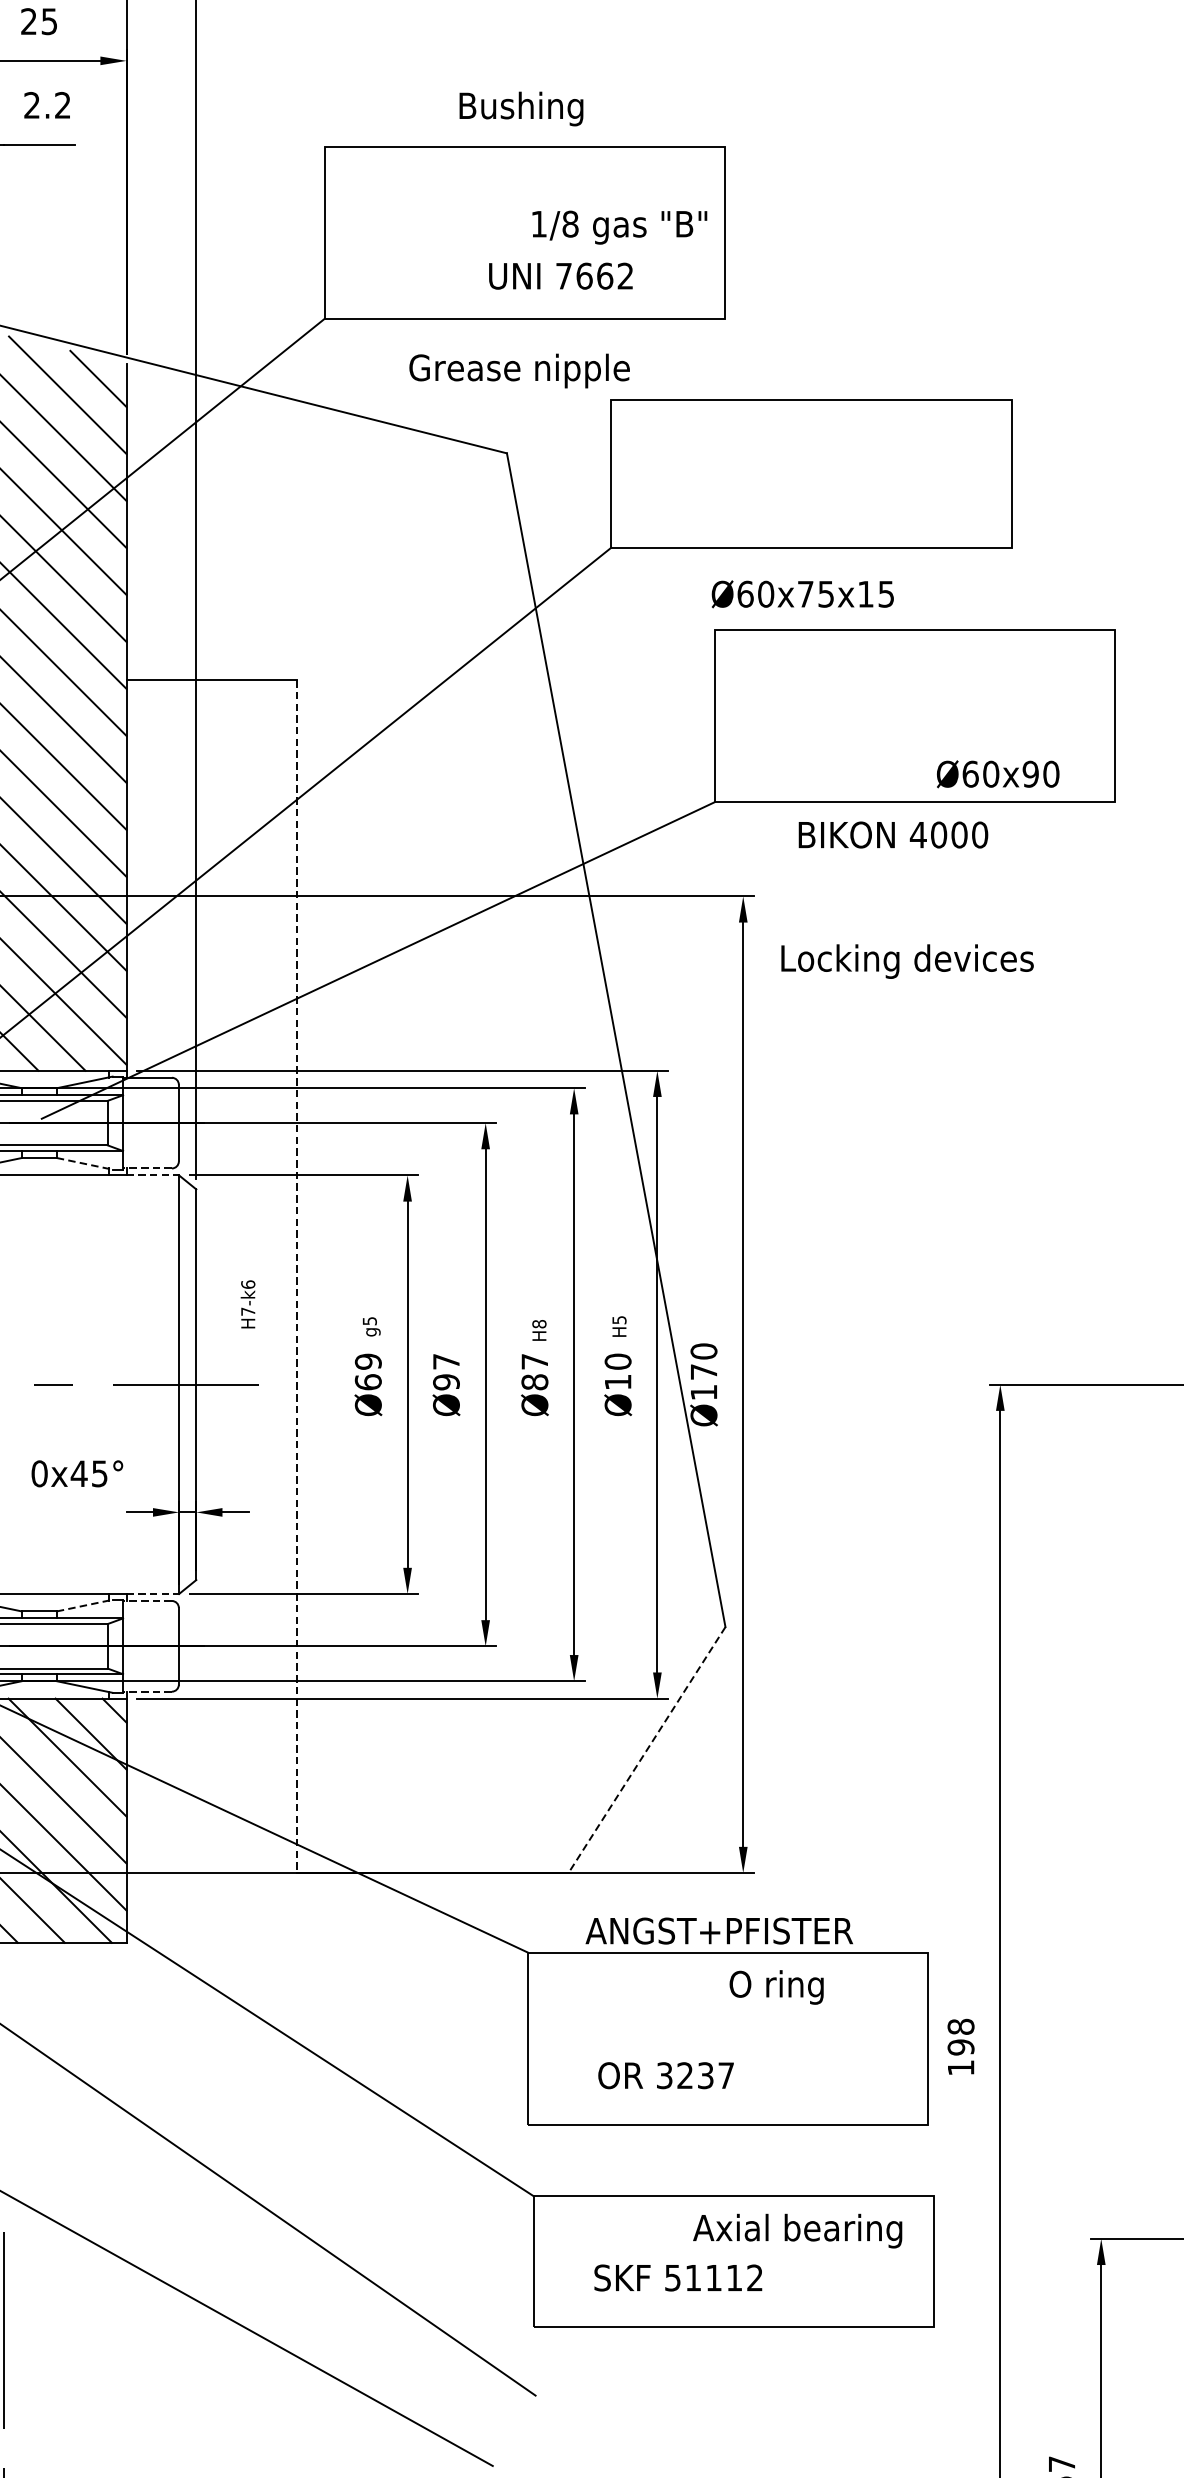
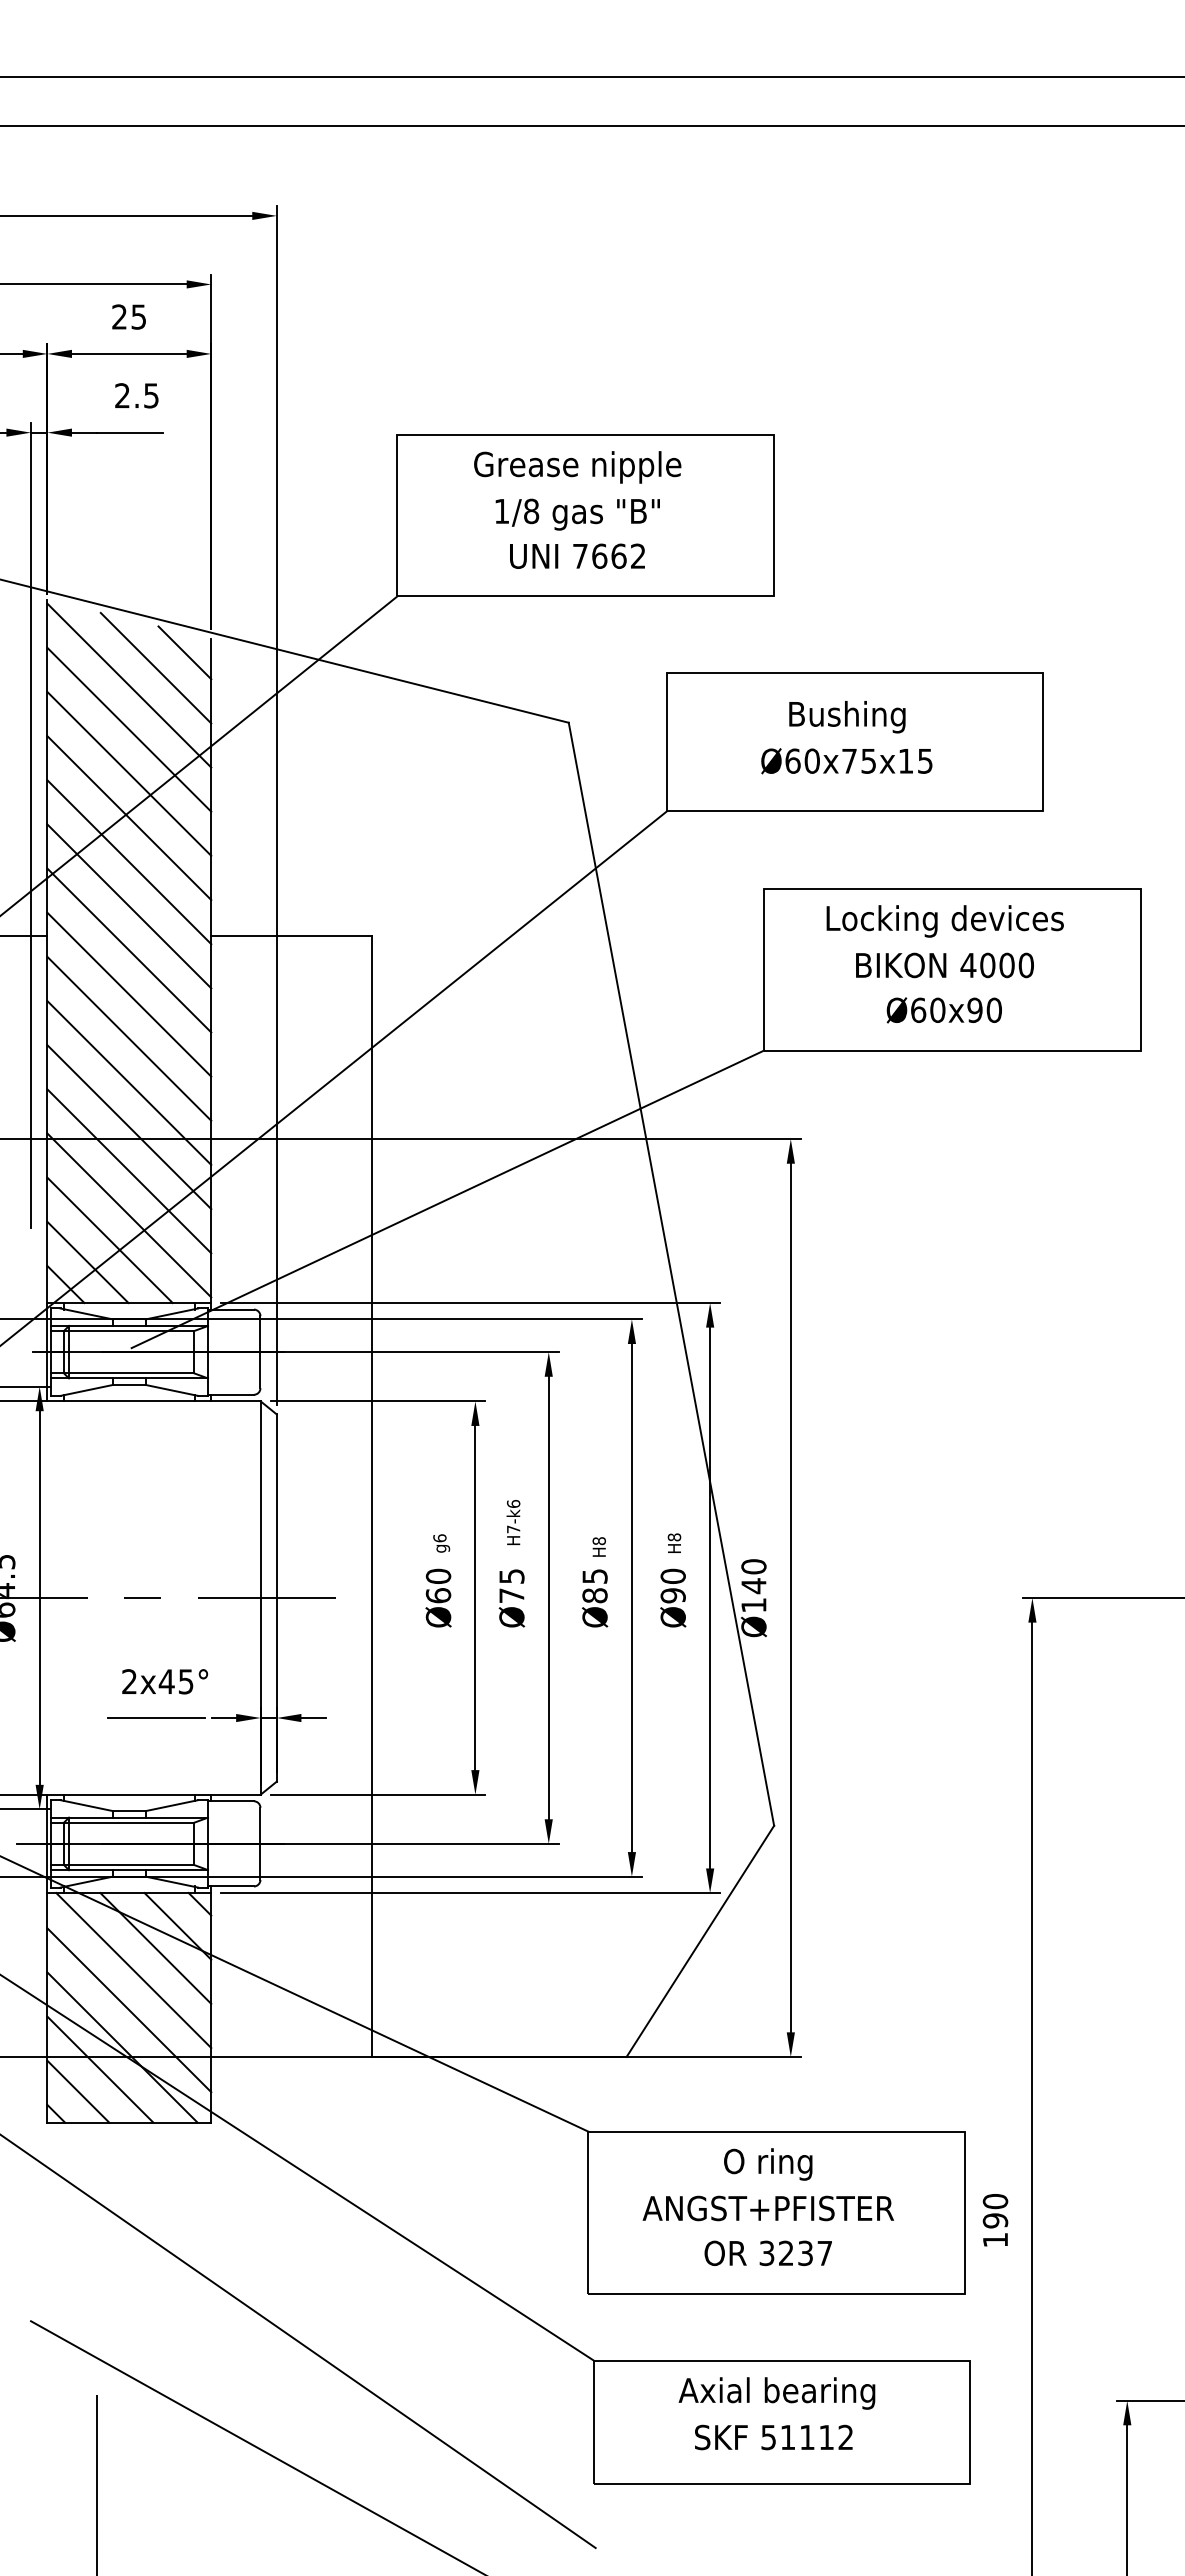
text: (62, 105) -> (151, 395), 2.2 -> 2.5
text: (521, 109) -> (847, 717), moved
text: (619, 227) -> (577, 514), moved
text: (560, 275) -> (577, 555), moved
text: (519, 371) -> (577, 467), moved
text: (802, 594) -> (846, 761), moved
text: (997, 774) -> (943, 1010), moved
text: (892, 835) -> (944, 965), moved
text: (906, 961) -> (944, 921), moved
line: (84, 1163) -> (171, 1390), dashed -> solid
line: (147, 1168) -> (230, 1394), dashed -> solid
line: (152, 1175) -> (235, 1401), dashed -> solid
line: (297, 1276) -> (371, 1496), dashed -> solid
text: (248, 1304) -> (513, 1522), moved
text: (619, 1320) -> (674, 1537), H5 -> H8
text: (369, 1321) -> (439, 1538), g5 -> g6
text: (368, 1361) -> (438, 1576), Ø69 -> Ø60
text: (534, 1361) -> (594, 1576), Ø87 -> Ø85
text: (446, 1372) -> (511, 1586), Ø97 -> Ø75
text: (703, 1372) -> (753, 1586), Ø170 -> Ø140
text: (617, 1382) -> (672, 1595), Ø10 -> Ø90
text: (39, 1473) -> (129, 1681), 0x45° -> 2x45°
line: (68, 1512) -> (156, 1718), added
line: (152, 1593) -> (235, 1794), dashed -> solid
line: (147, 1601) -> (230, 1801), dashed -> solid
line: (84, 1605) -> (171, 1805), dashed -> solid
line: (147, 1691) -> (230, 1886), dashed -> solid
line: (647, 1750) -> (700, 1941), dashed -> solid
text: (719, 1931) -> (768, 2208), moved
text: (776, 1987) -> (768, 2164), moved
text: (961, 2026) -> (995, 2201), 198 -> 190
text: (665, 2075) -> (767, 2253), moved
text: (797, 2231) -> (776, 2393), moved
text: (677, 2277) -> (773, 2437), moved

